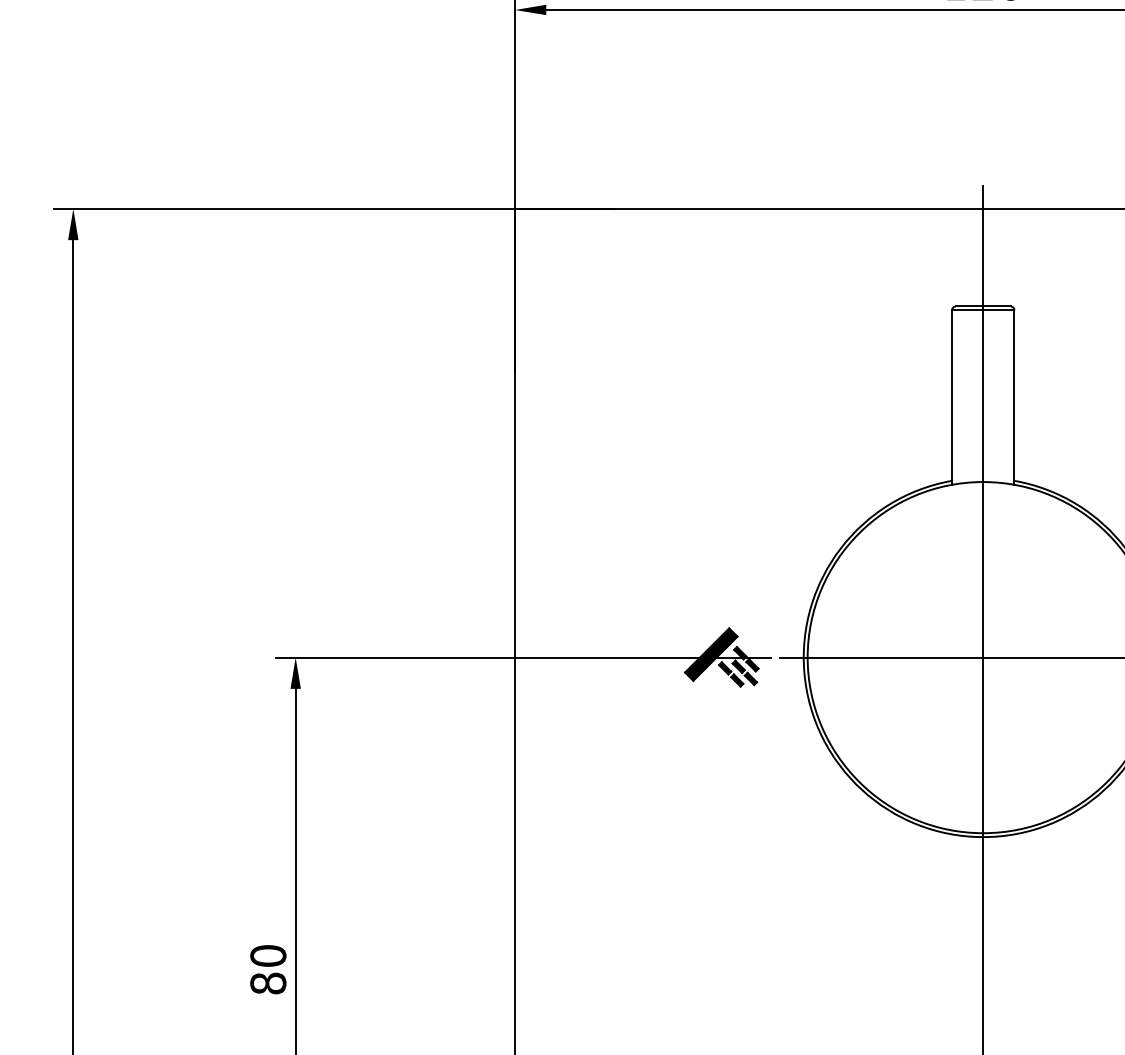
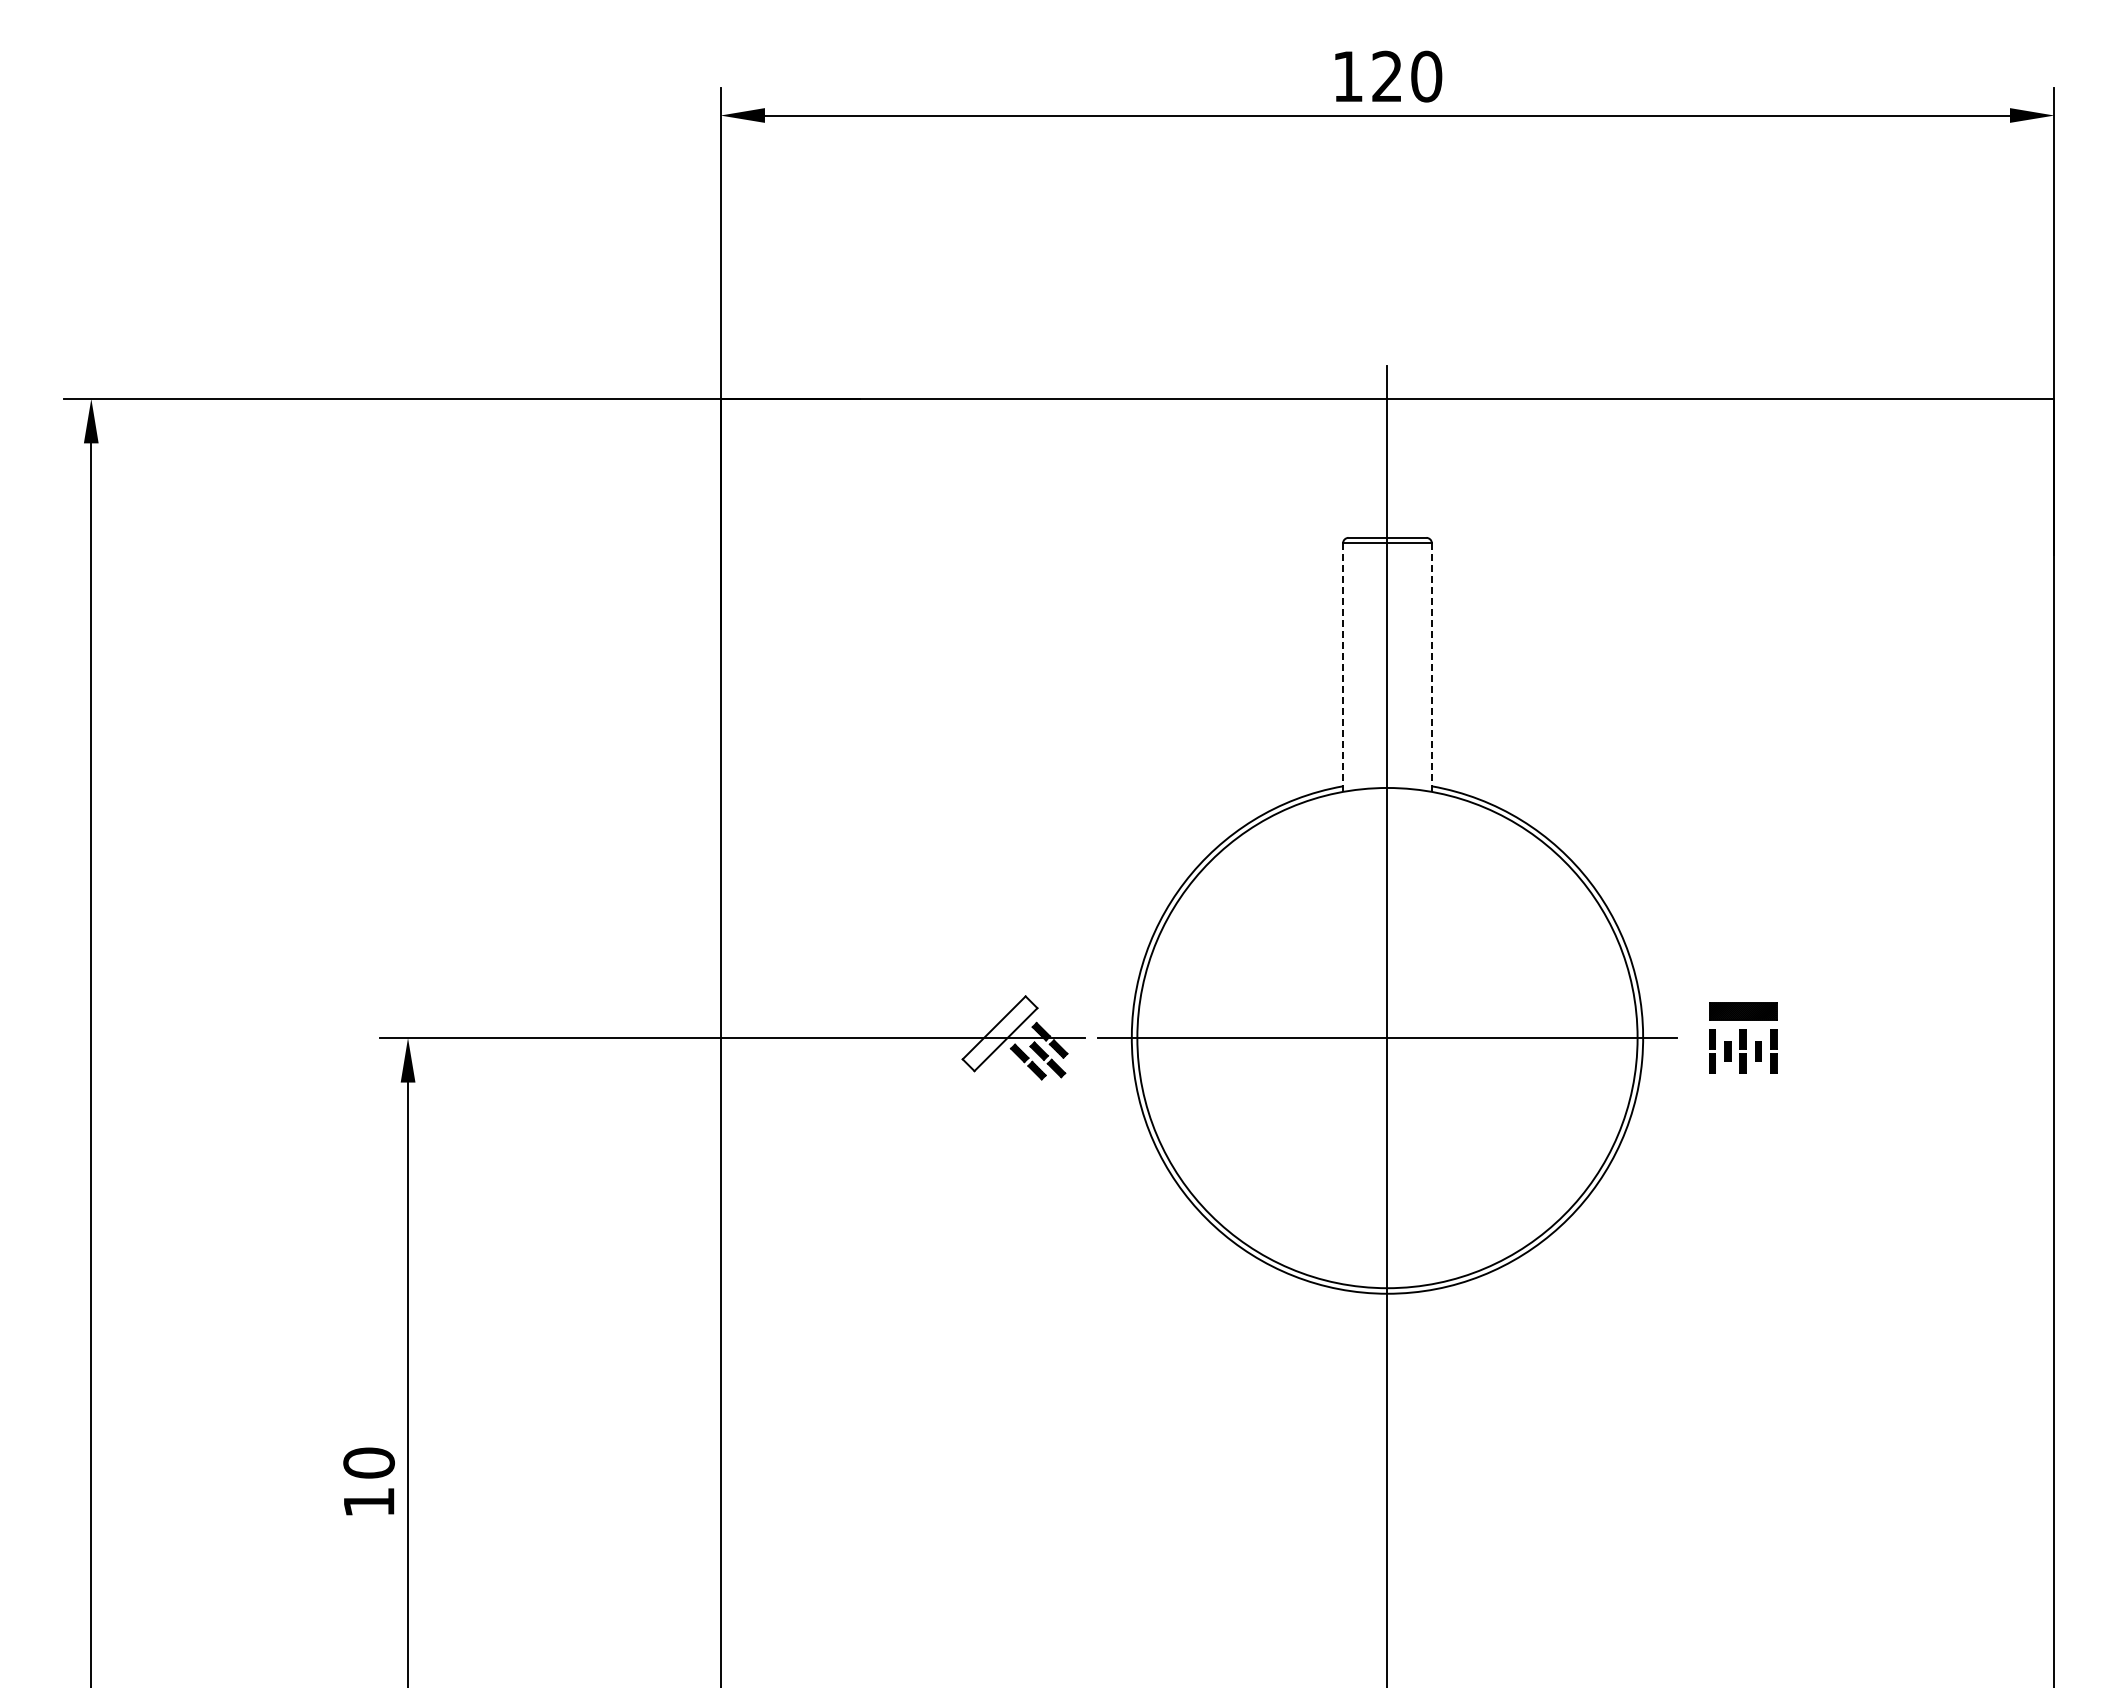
line: (952, 398) -> (1343, 668), solid -> dashed
line: (1014, 398) -> (1431, 668), solid -> dashed
hatch: (711, 654) -> (1000, 1033), removed
text: (268, 983) -> (369, 1502), 80 -> 10

